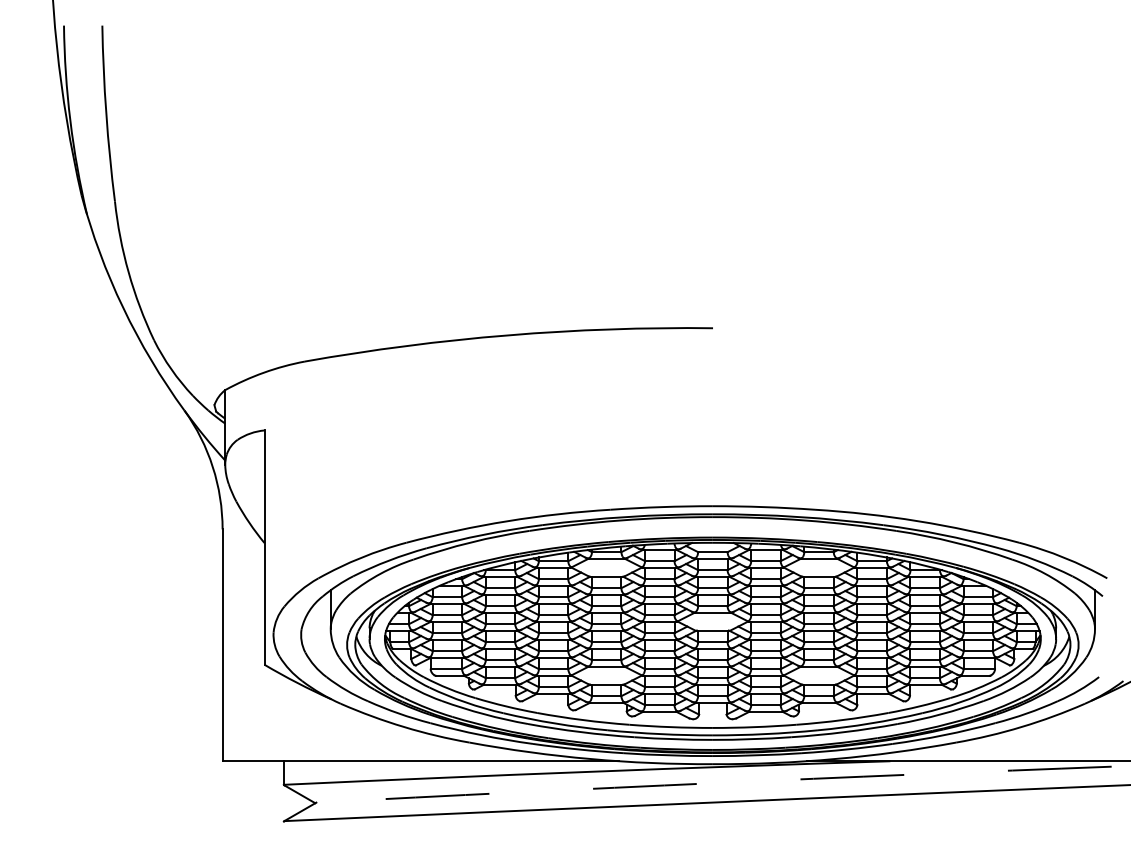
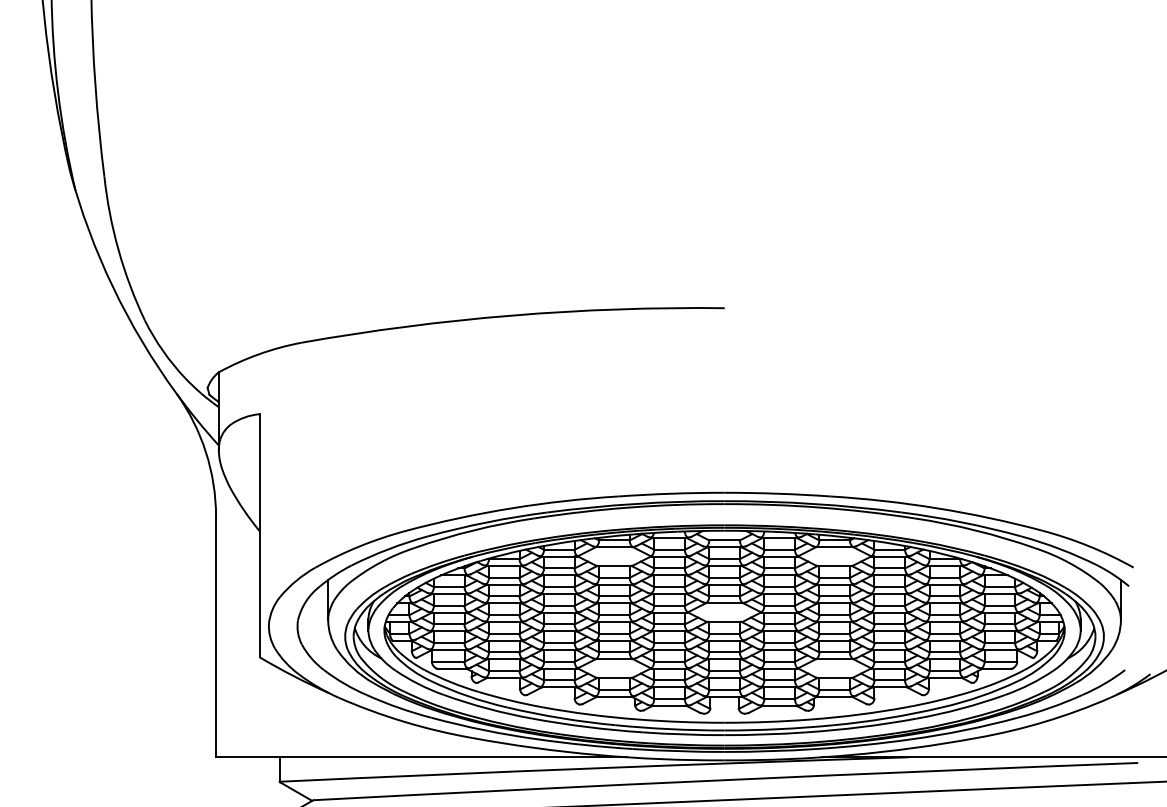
arc: (713, 783) -> (725, 780), dashed -> solid

